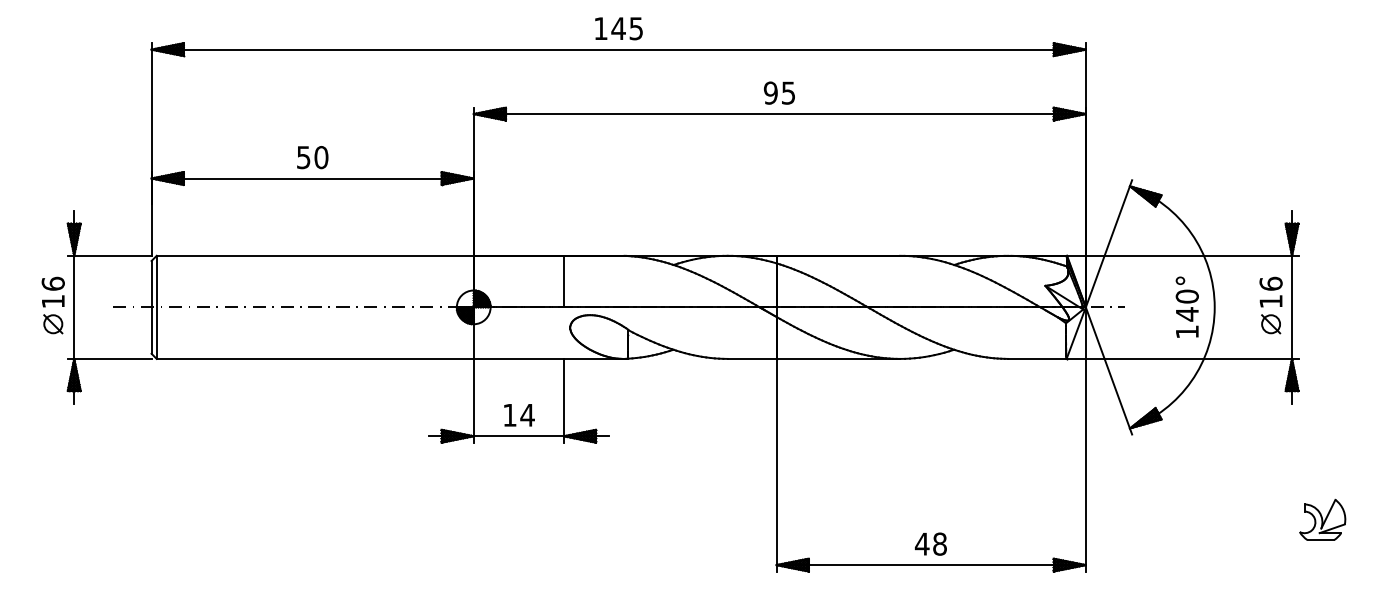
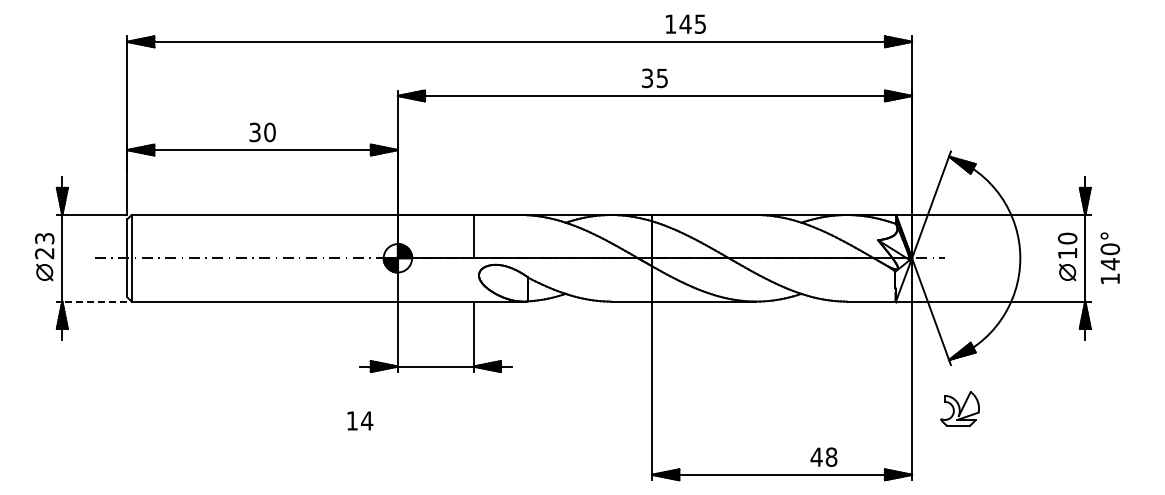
text: (618, 27) -> (685, 23), moved
text: (770, 92) -> (647, 77), 95 -> 35
text: (304, 156) -> (255, 131), 50 -> 30
text: (1270, 283) -> (1067, 238), 16 -> 10
text: (53, 292) -> (44, 245), 16 -> 23
text: (1187, 306) -> (1110, 257), moved
line: (112, 358) -> (94, 301), solid -> dashed
text: (519, 414) -> (360, 420), moved
part: (1322, 519) -> (959, 408), moved
text: (930, 543) -> (823, 456), moved

